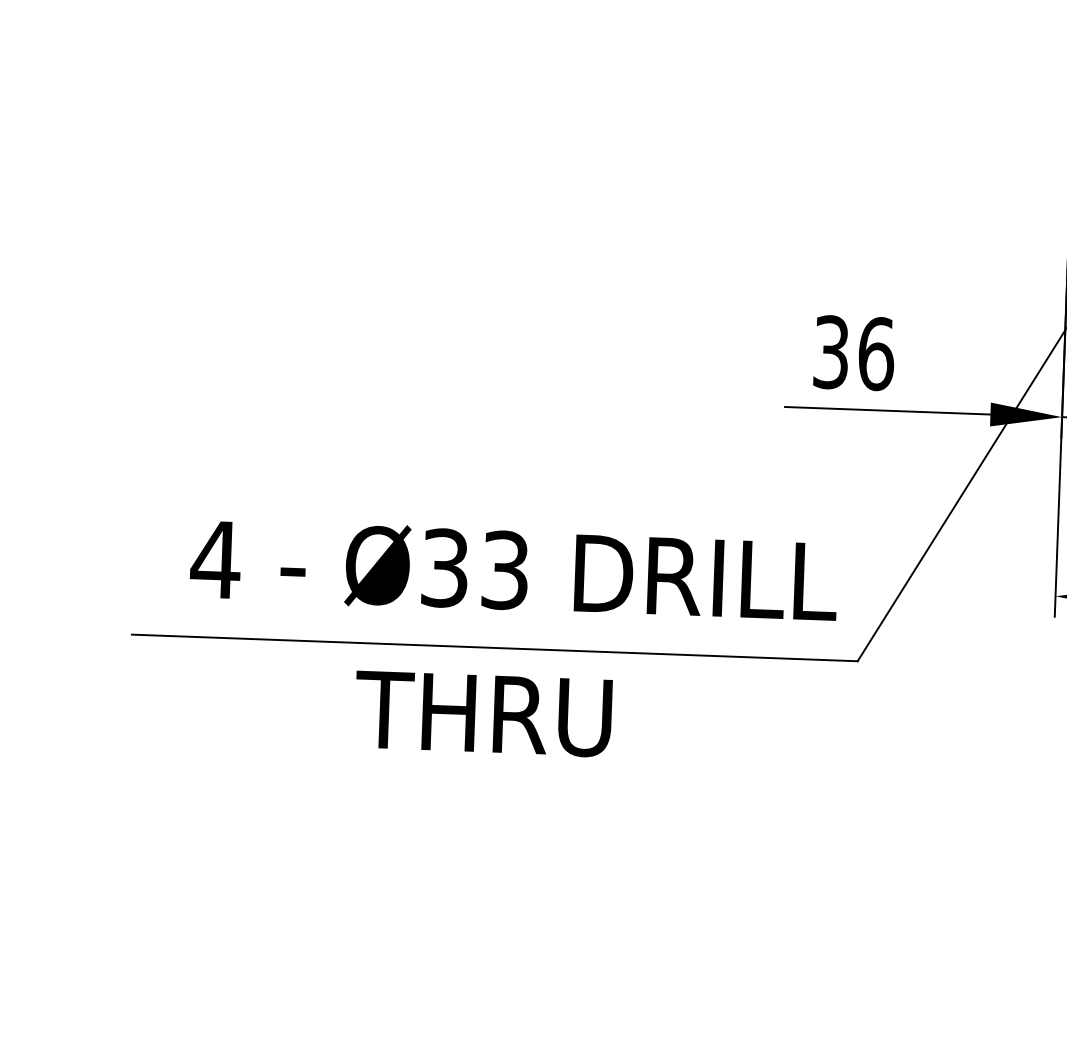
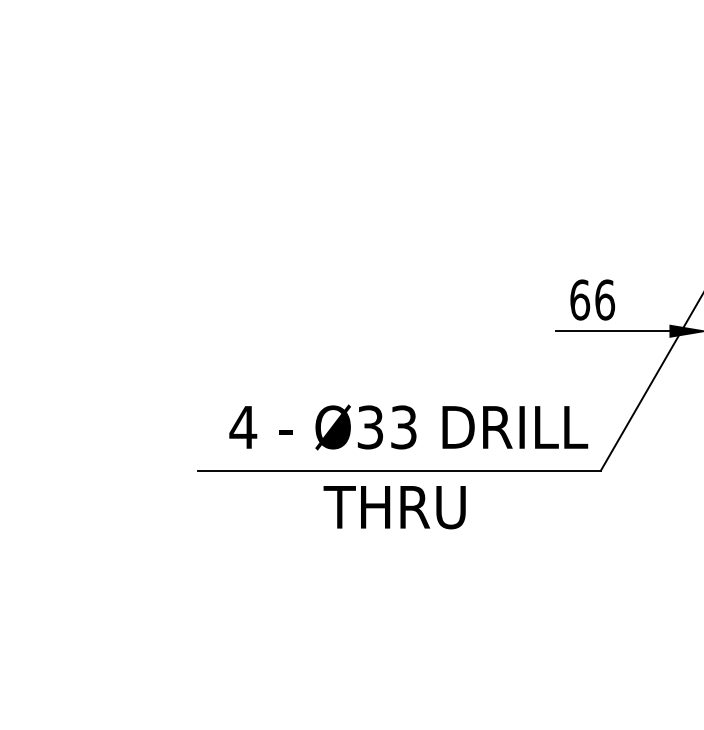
text: (832, 351) -> (580, 299), 36 -> 66

